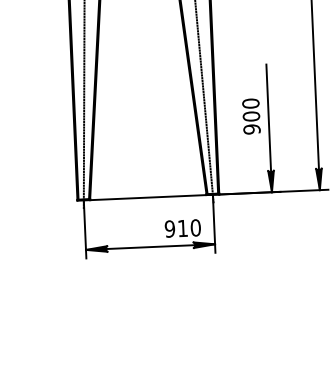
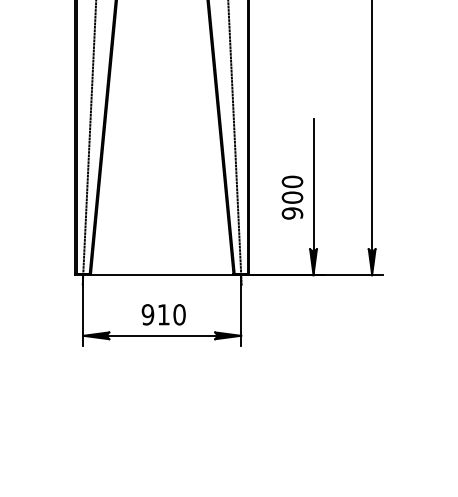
text: (251, 116) -> (292, 197), moved
text: (182, 228) -> (163, 314), moved

